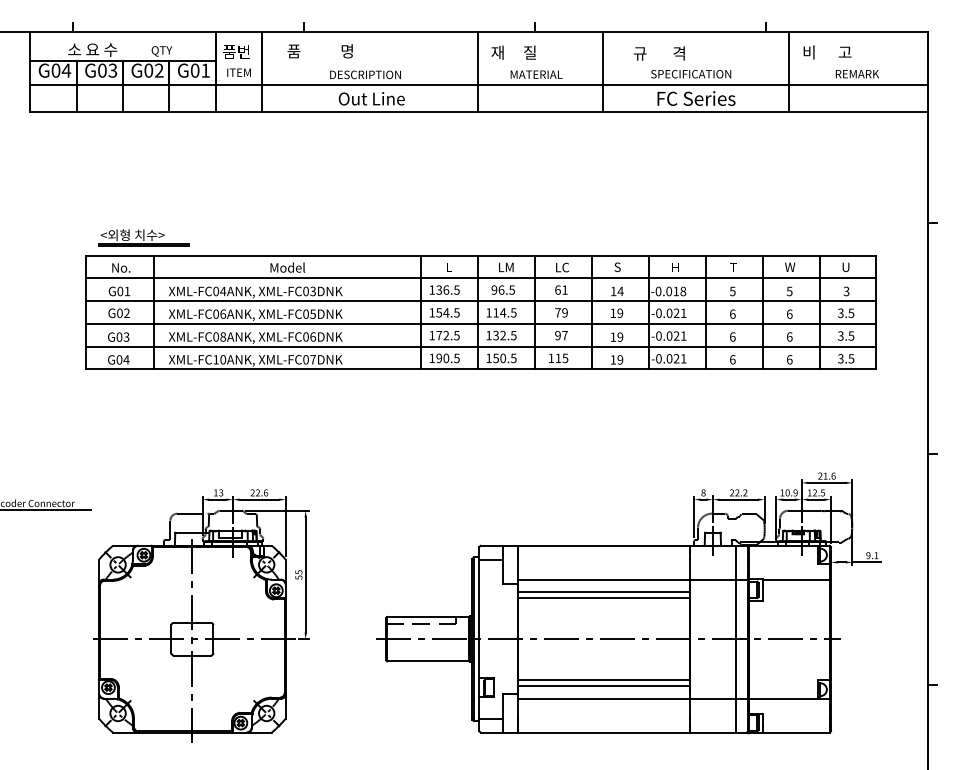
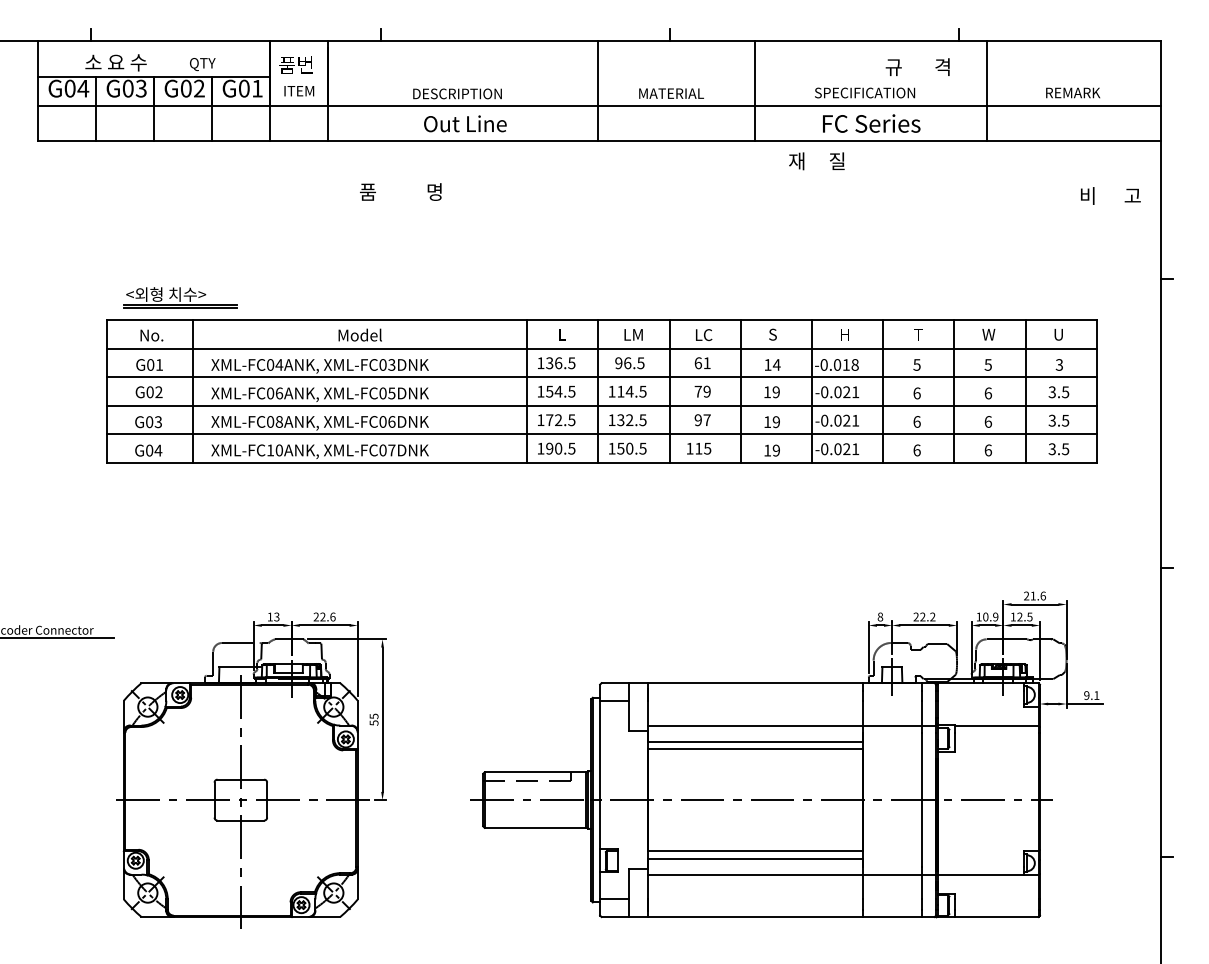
text: (319, 51) -> (399, 192), moved
text: (513, 52) -> (816, 161), moved
text: (827, 52) -> (1110, 196), moved
text: (658, 53) -> (916, 67), moved

